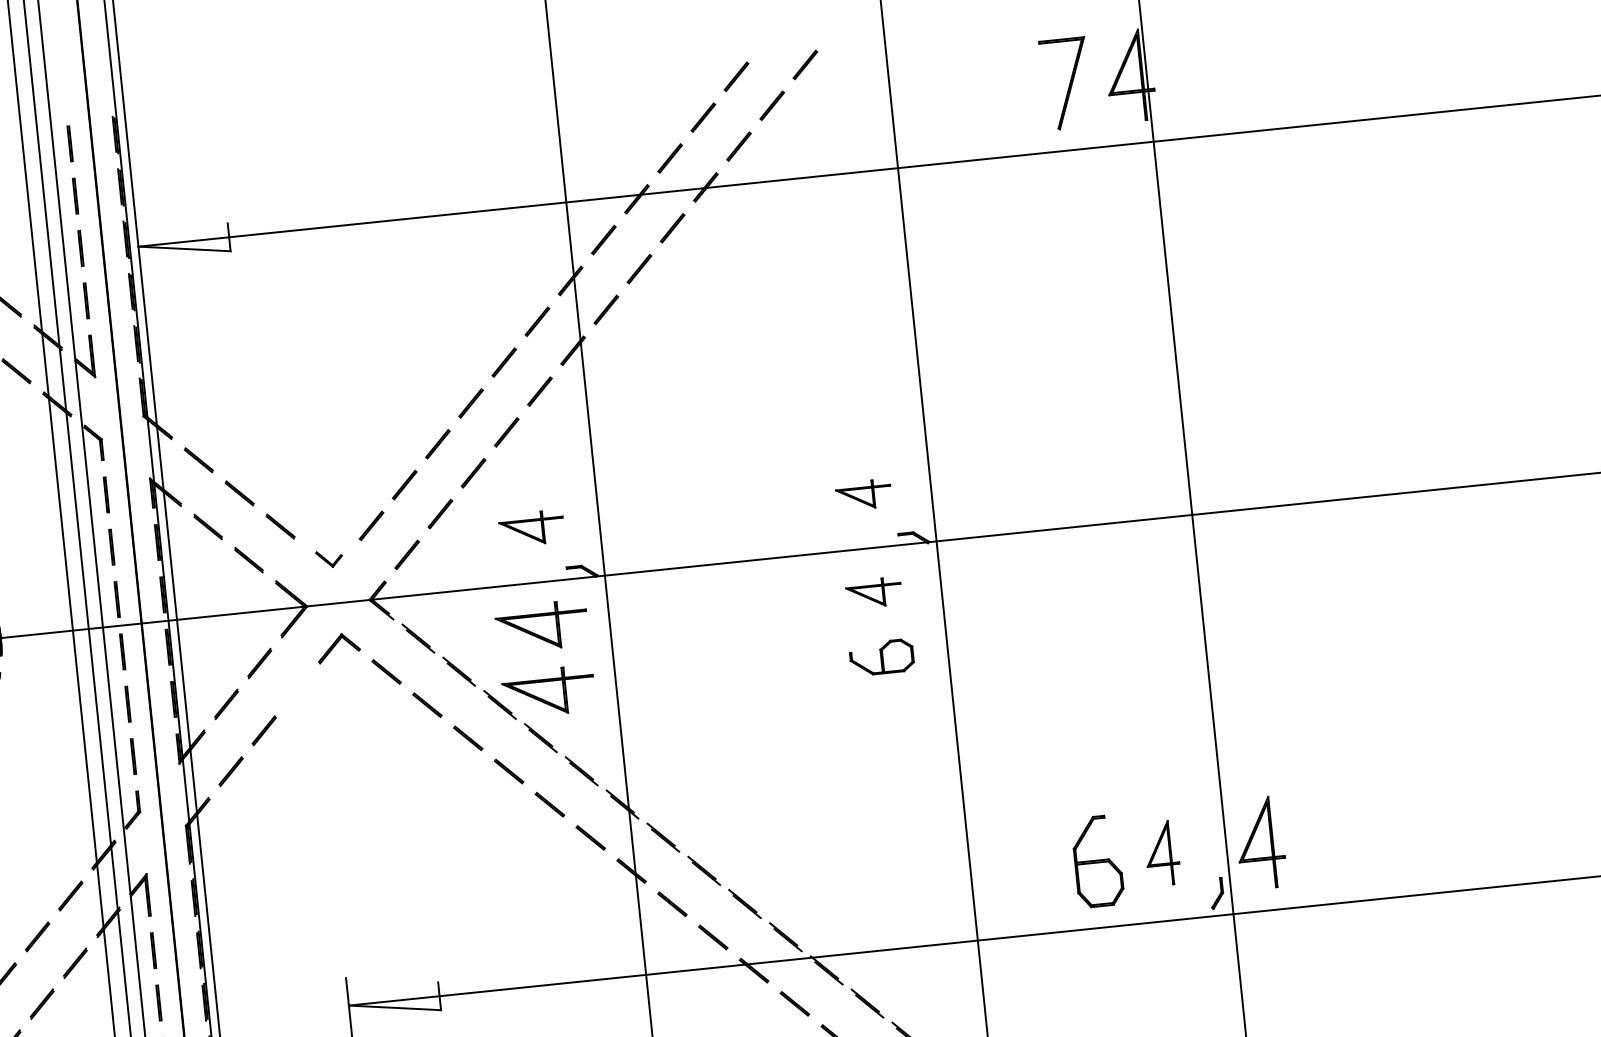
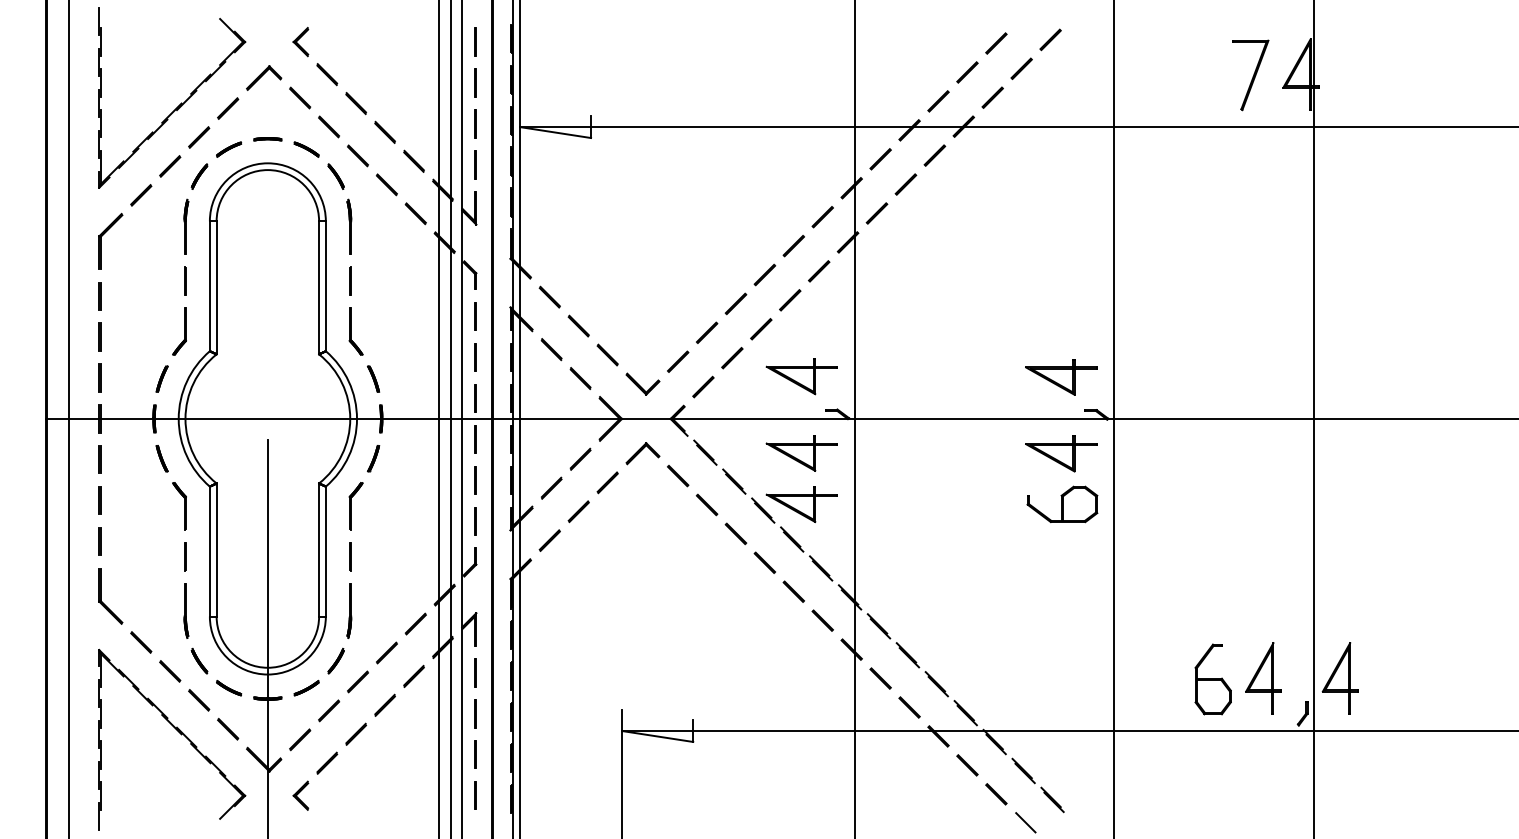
part: (863, 495) -> (1061, 377), size x1.67
part: (531, 528) -> (801, 376), size x1.43
part: (328, 558) -> (642, 383), size x1.67
part: (873, 592) -> (1061, 453), size x1.67
part: (881, 657) -> (1062, 504), size x1.43
line: (297, 689) -> (607, 482), added
part: (1162, 853) -> (1263, 678), size x1.43

